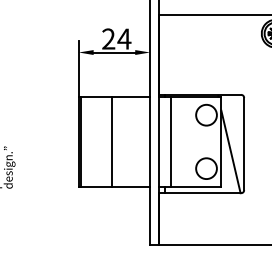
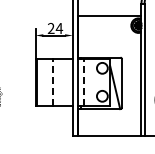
line: (111, 140) -> (52, 81), solid -> dashed
line: (170, 140) -> (83, 81), solid -> dashed

